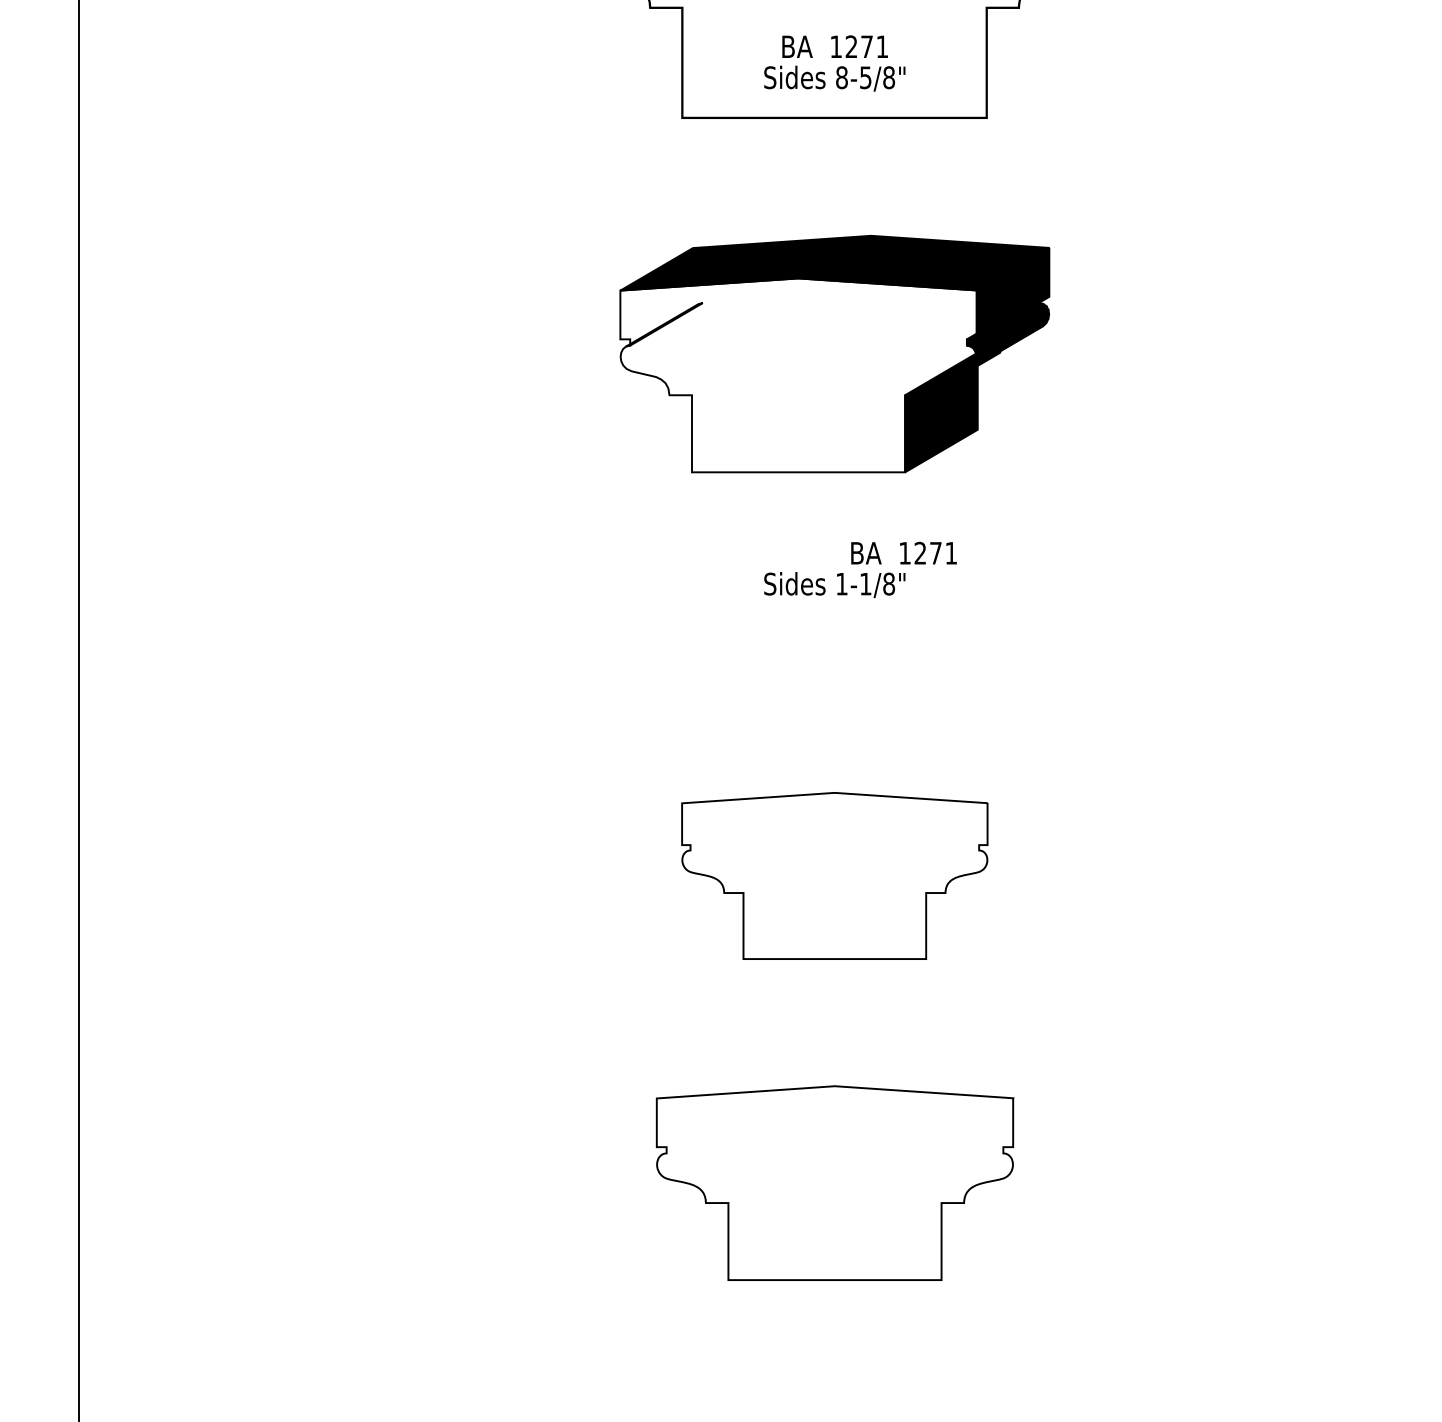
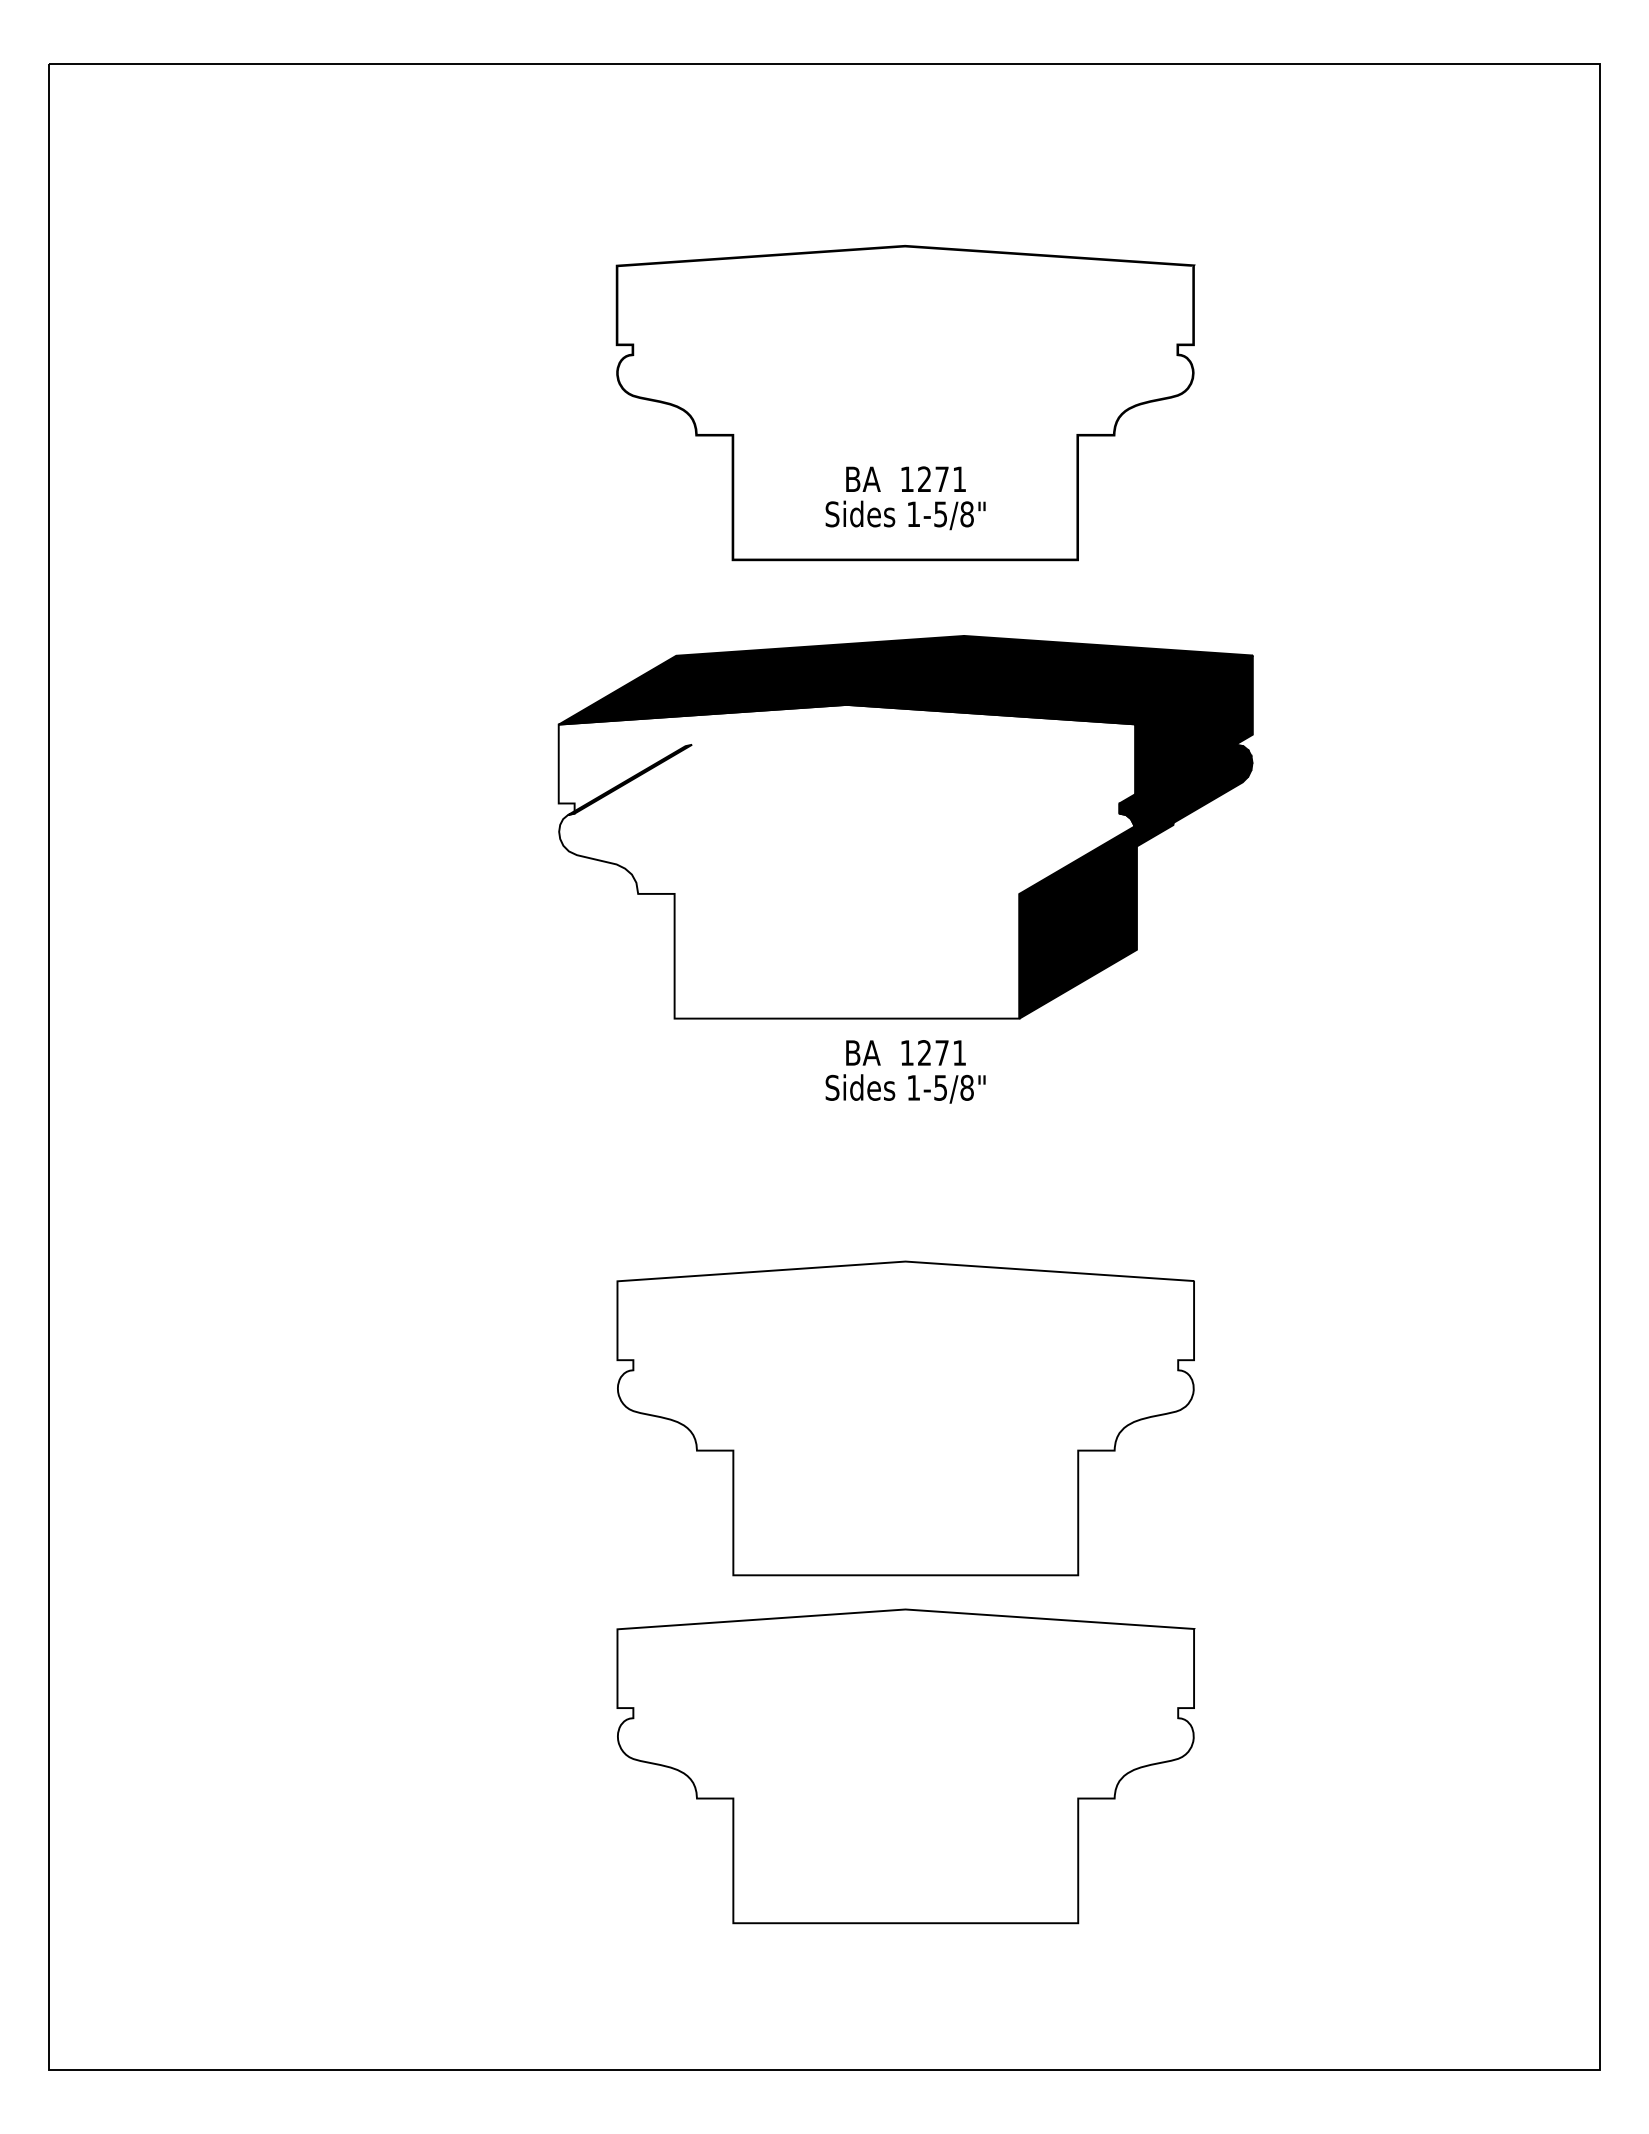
text: (841, 77) -> (913, 514), 8-5/8" -> 1-5/8"
part: (834, 354) -> (905, 827), size x1.43
text: (903, 552) -> (905, 1052), moved
text: (865, 583) -> (940, 1087), 1-1/8" -> 1-5/8"
part: (834, 876) -> (905, 1418), size x1.67
part: (834, 1183) -> (905, 1766), size x1.43

